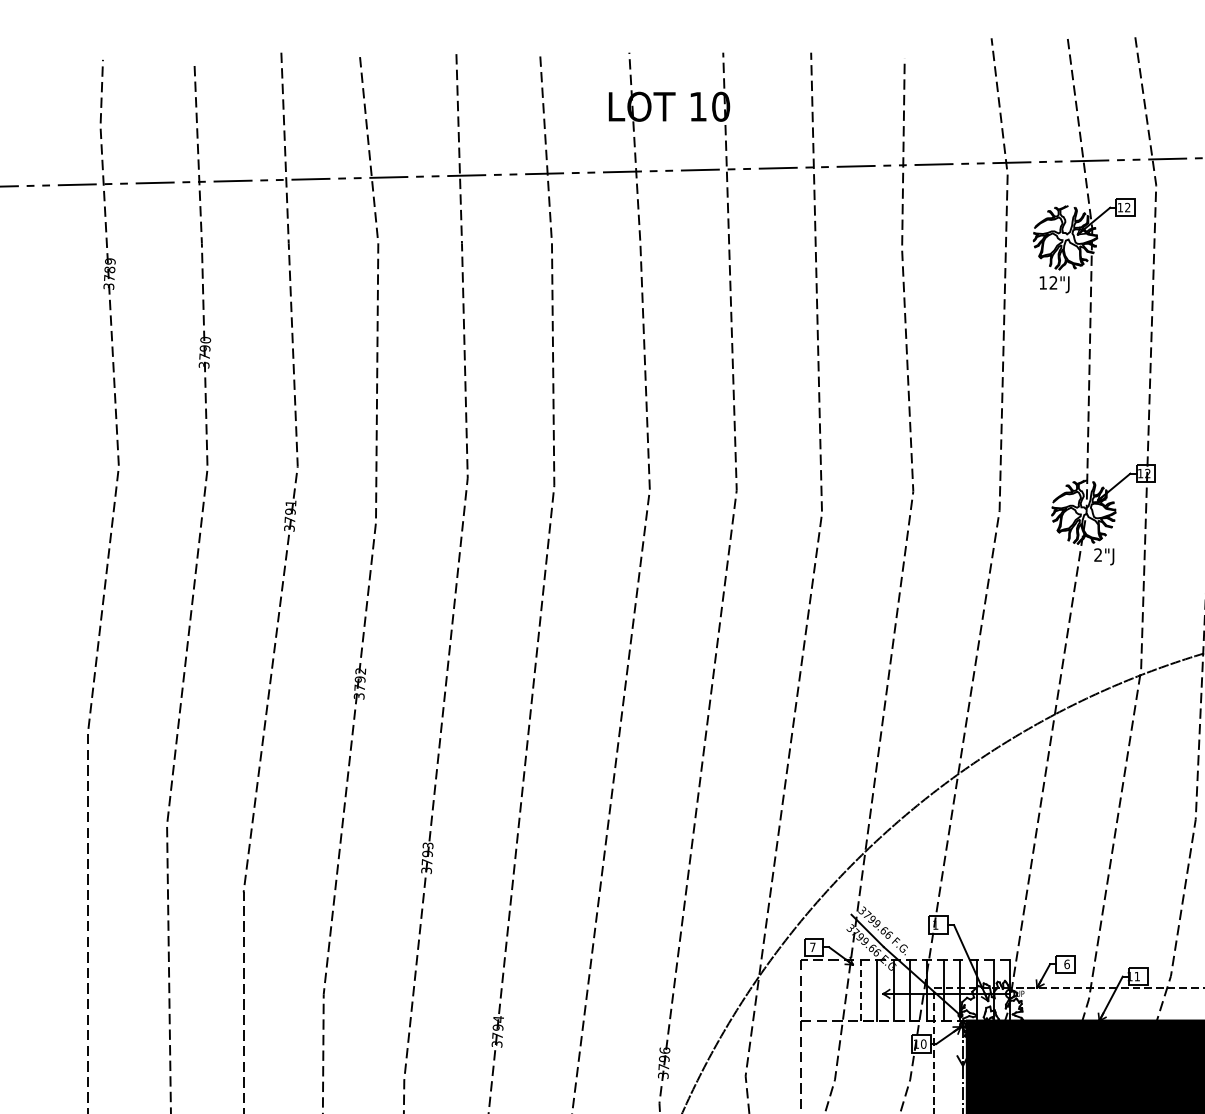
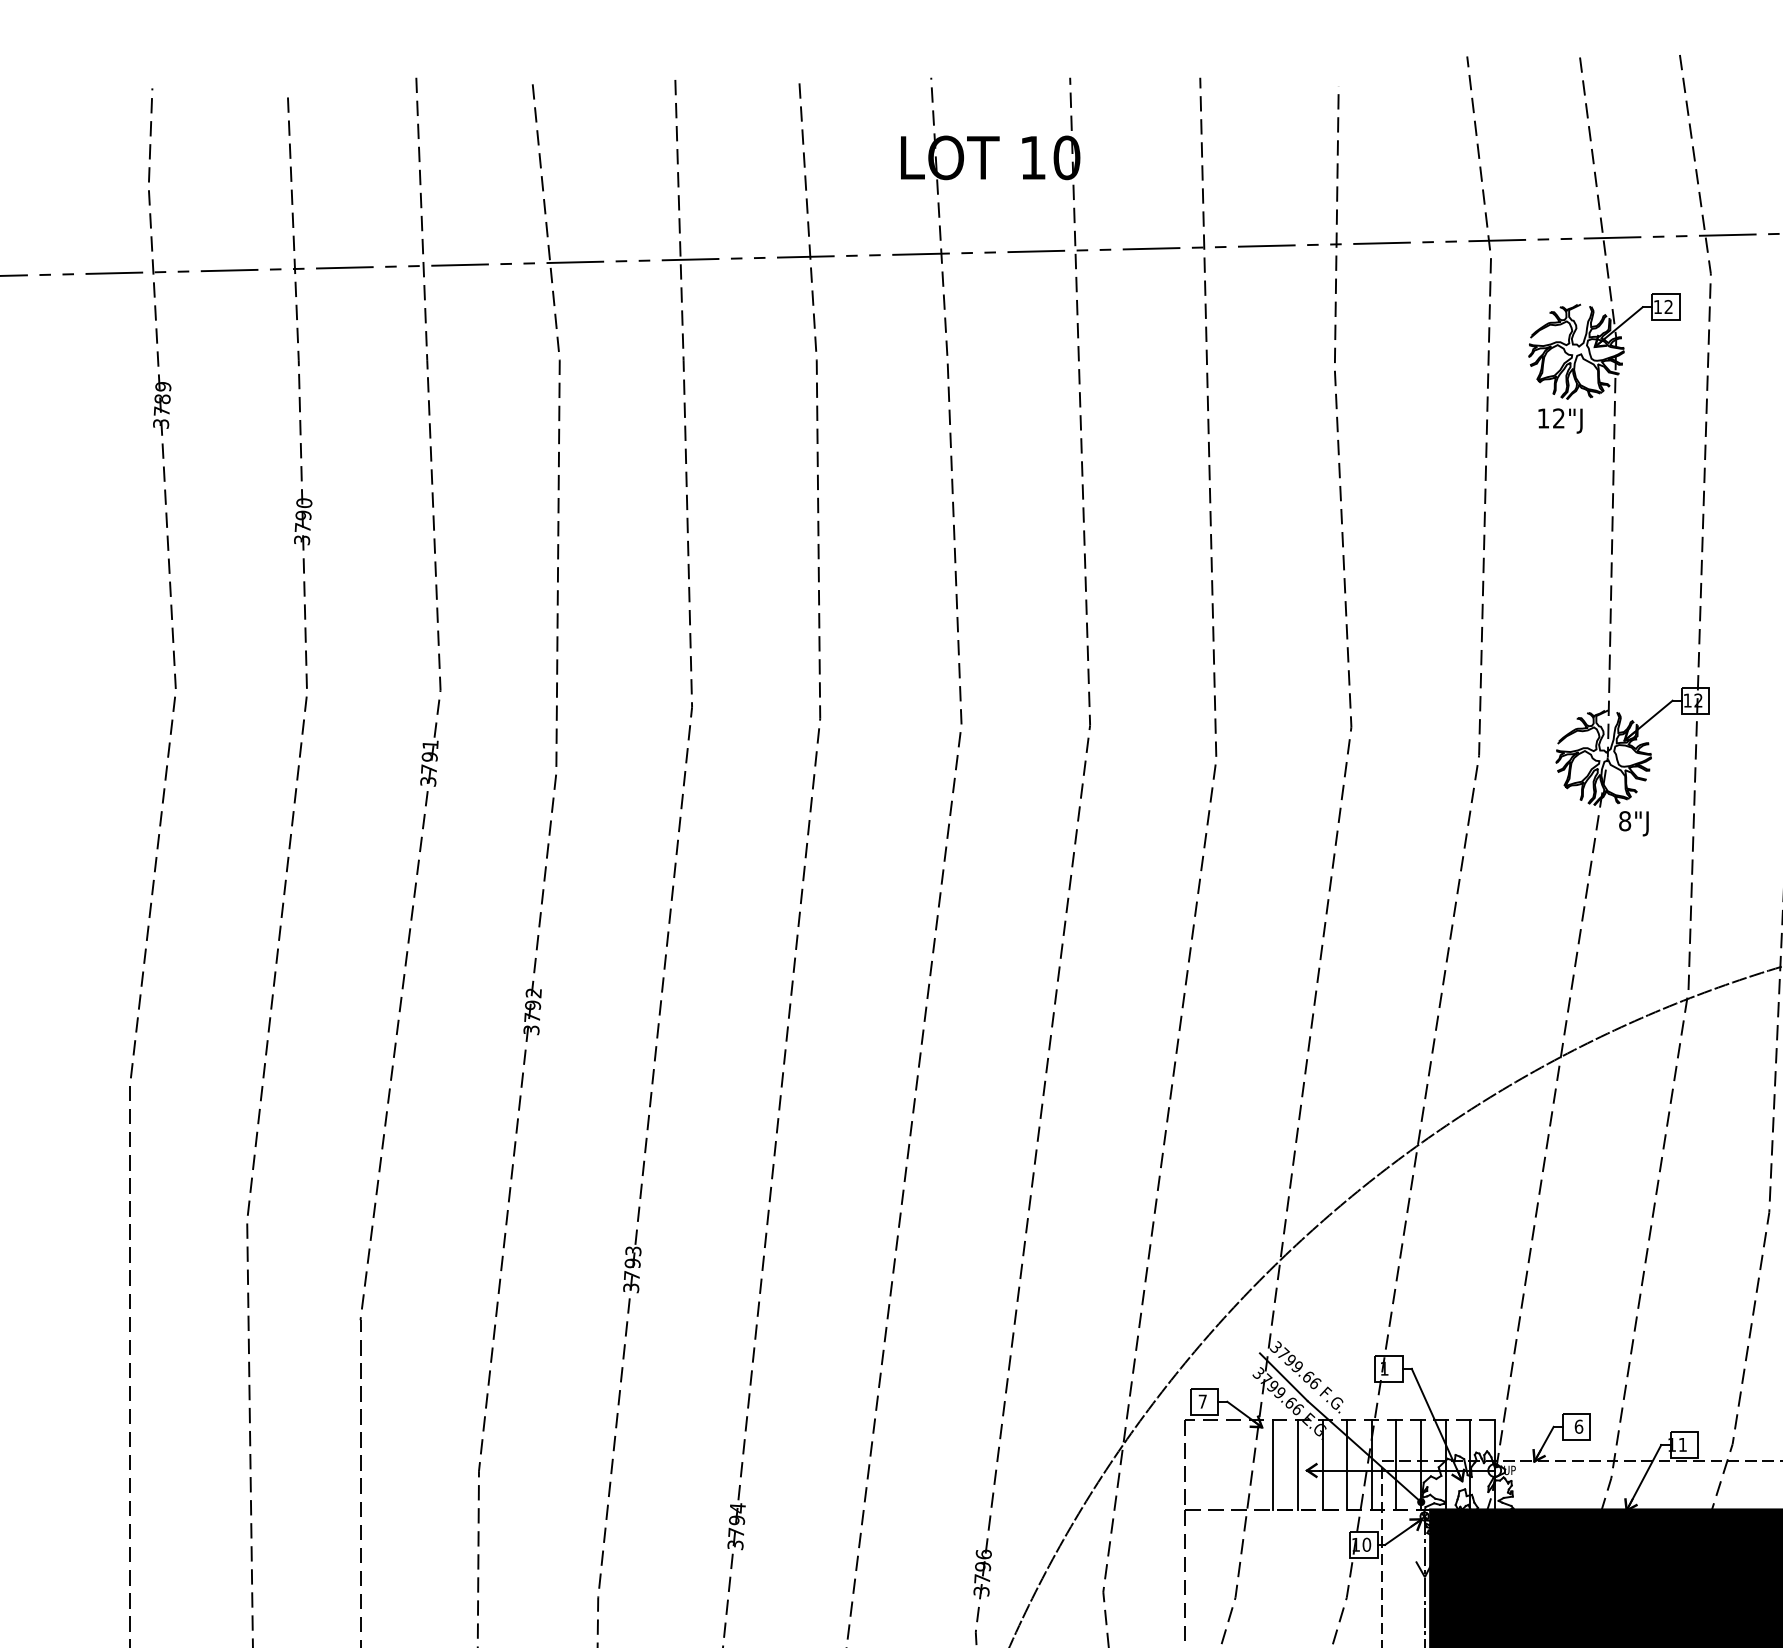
text: (1098, 554) -> (1625, 820), 2"J -> 8"J
line: (860, 989) -> (1273, 1463), dashed -> solid

